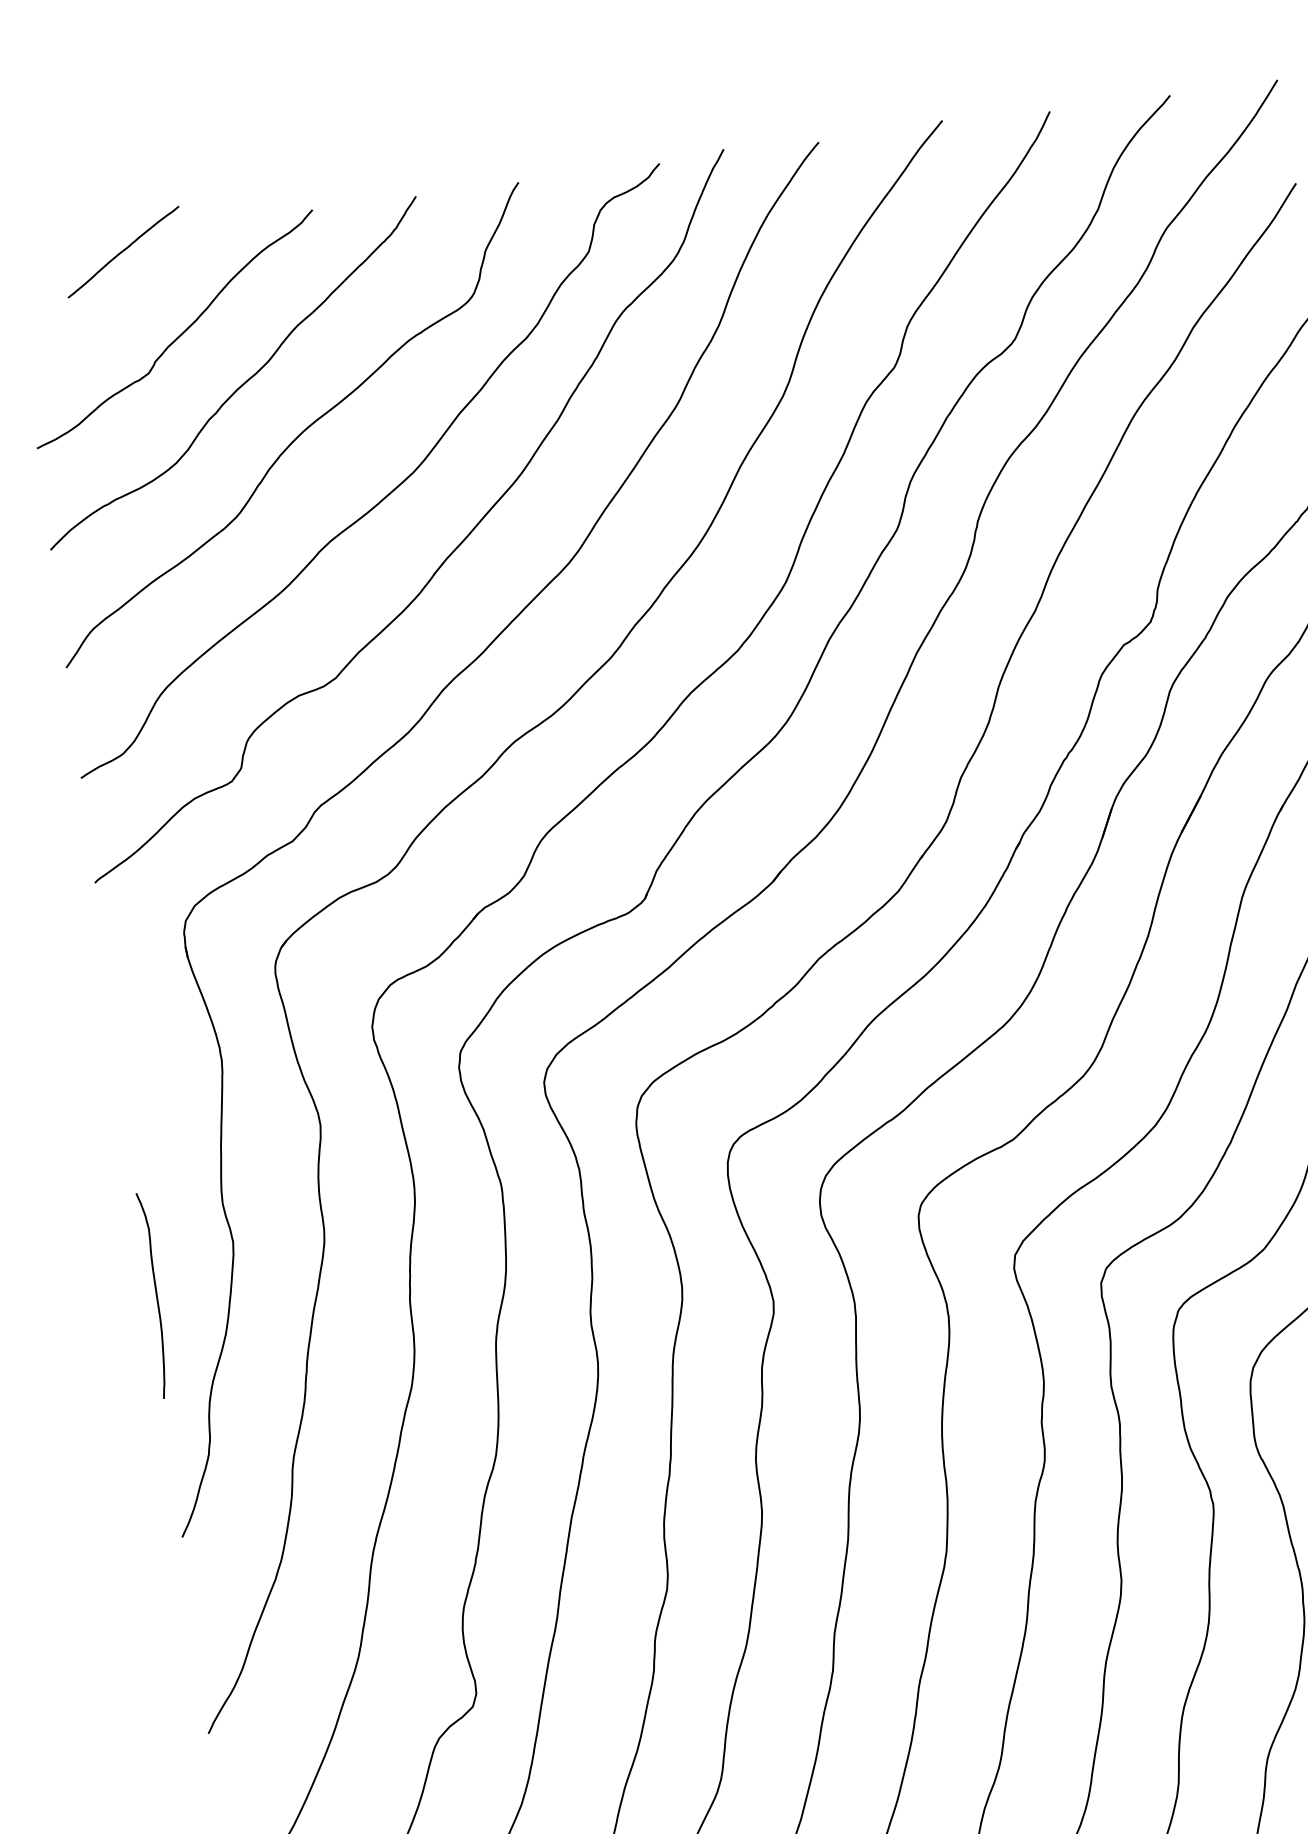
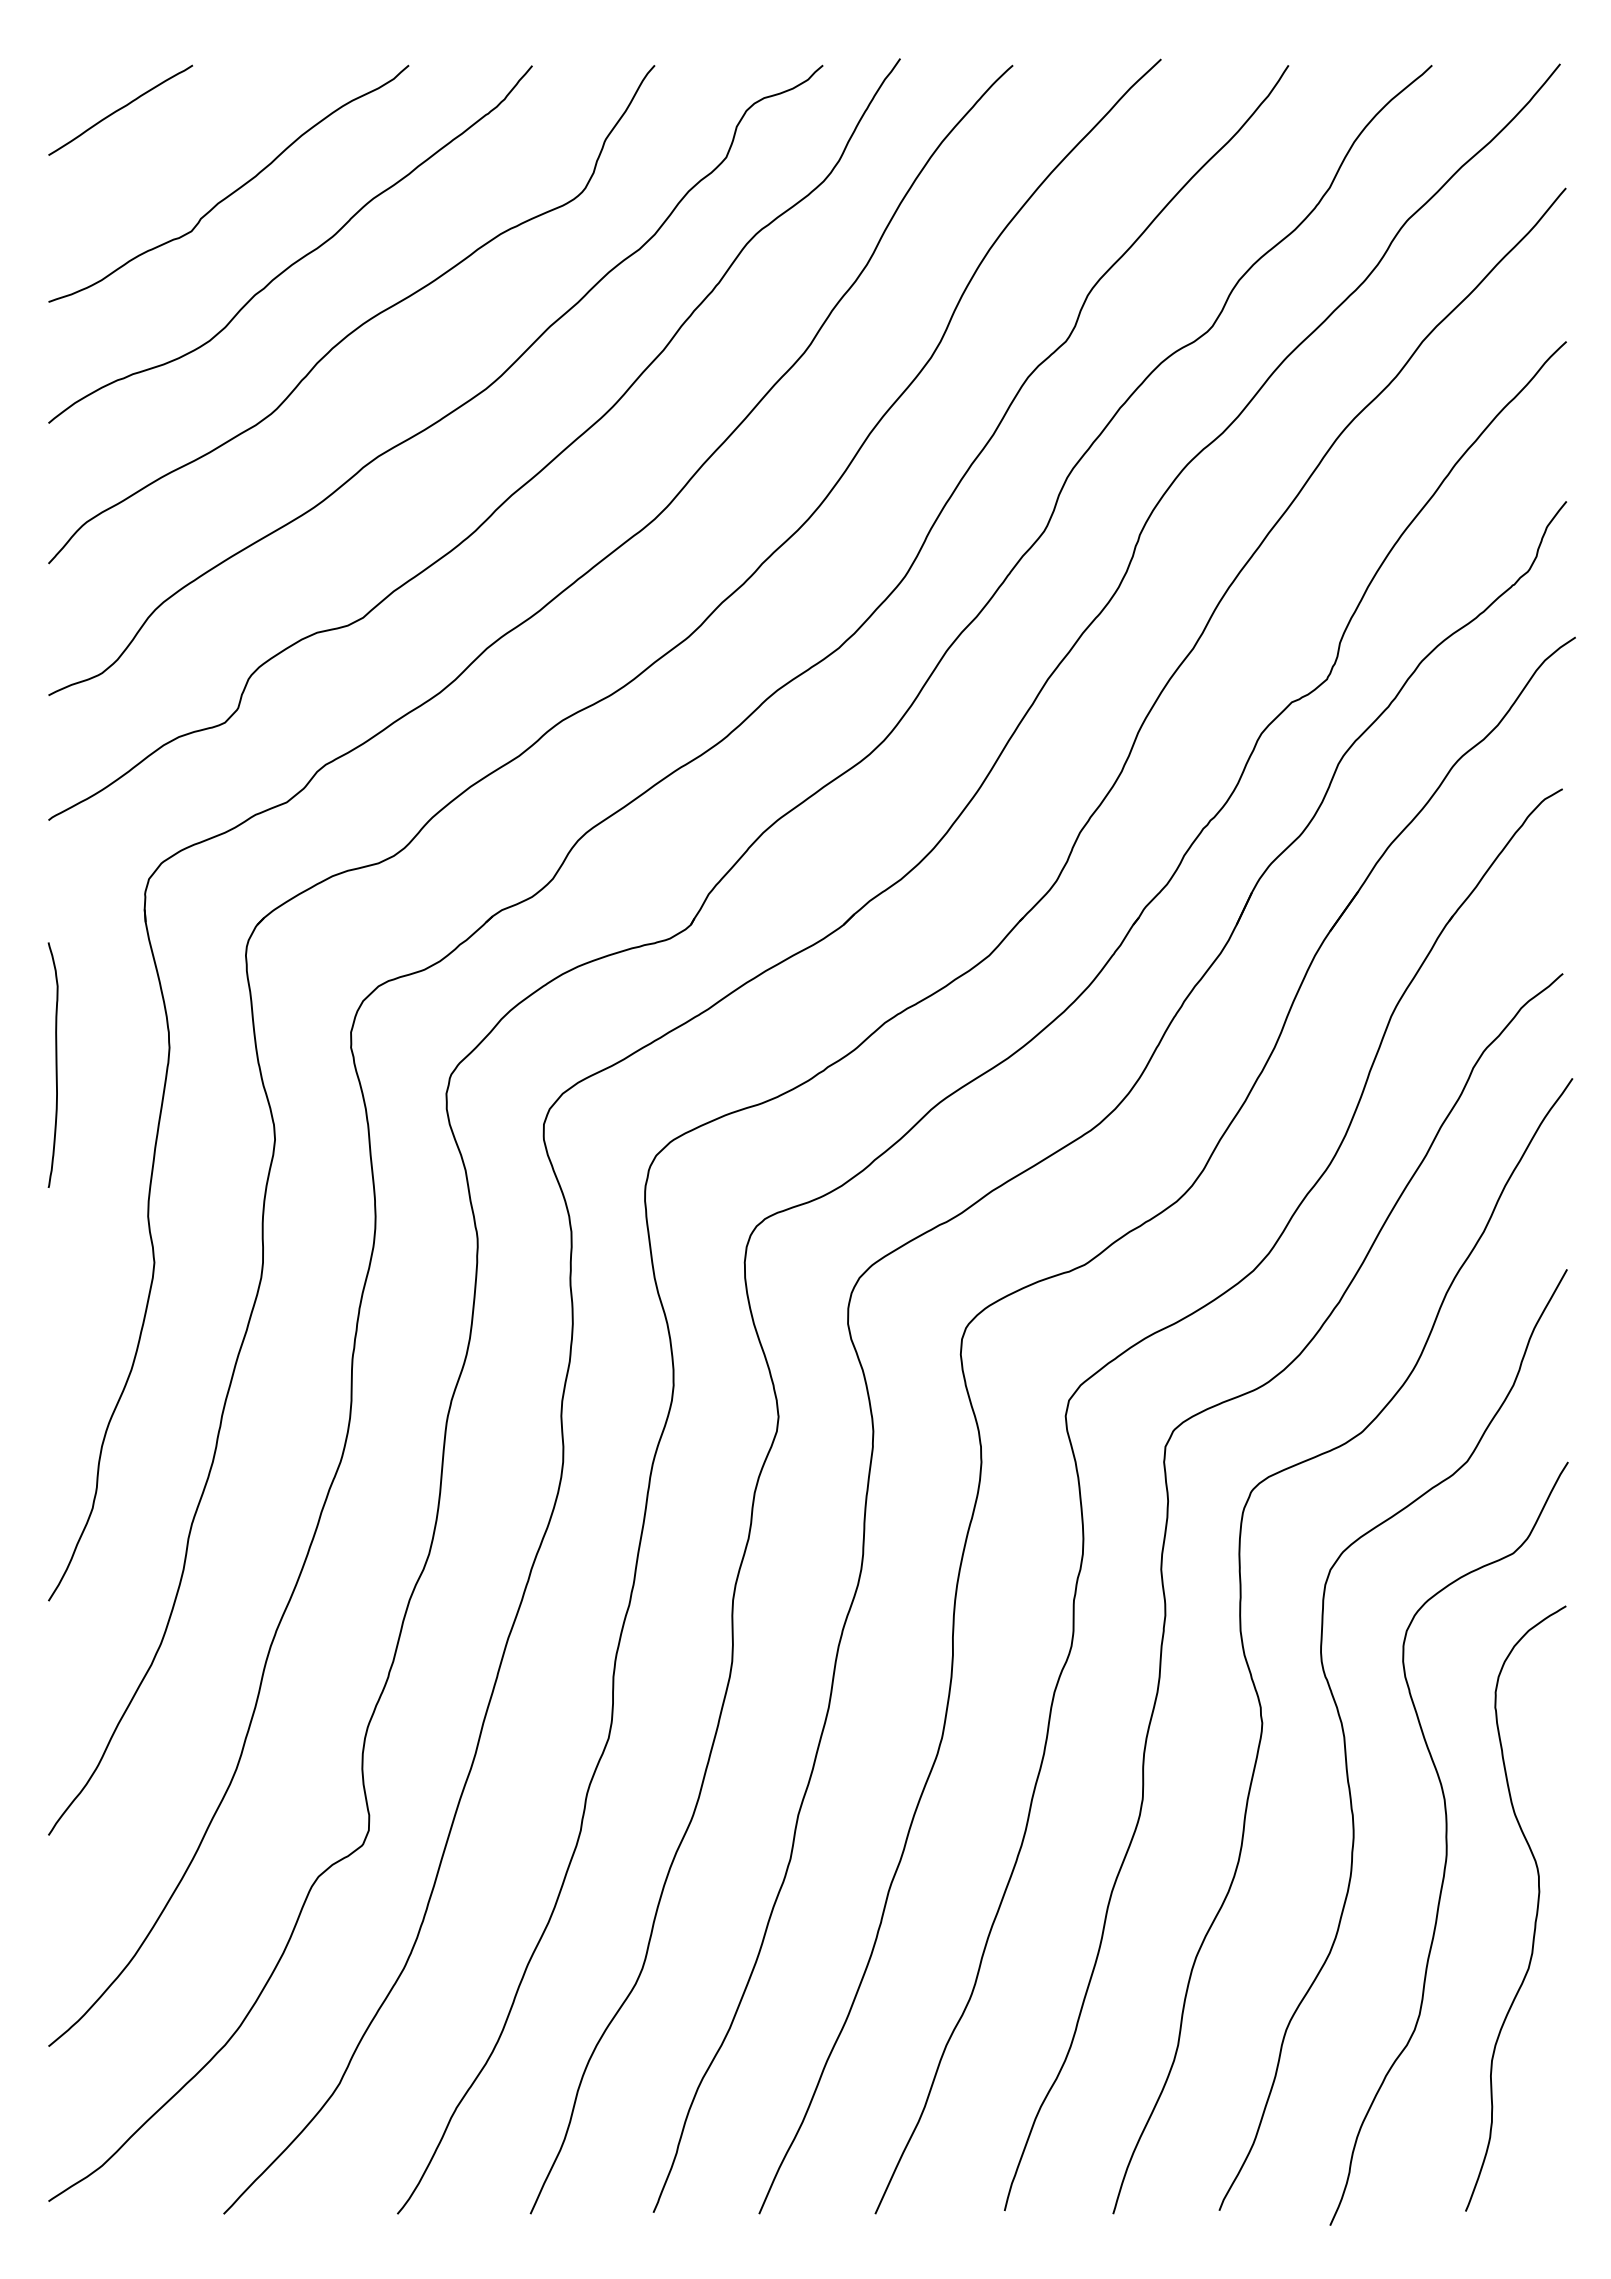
curve: (123, 251) -> (120, 109), moved
curve: (155, 1294) -> (55, 1064), moved

